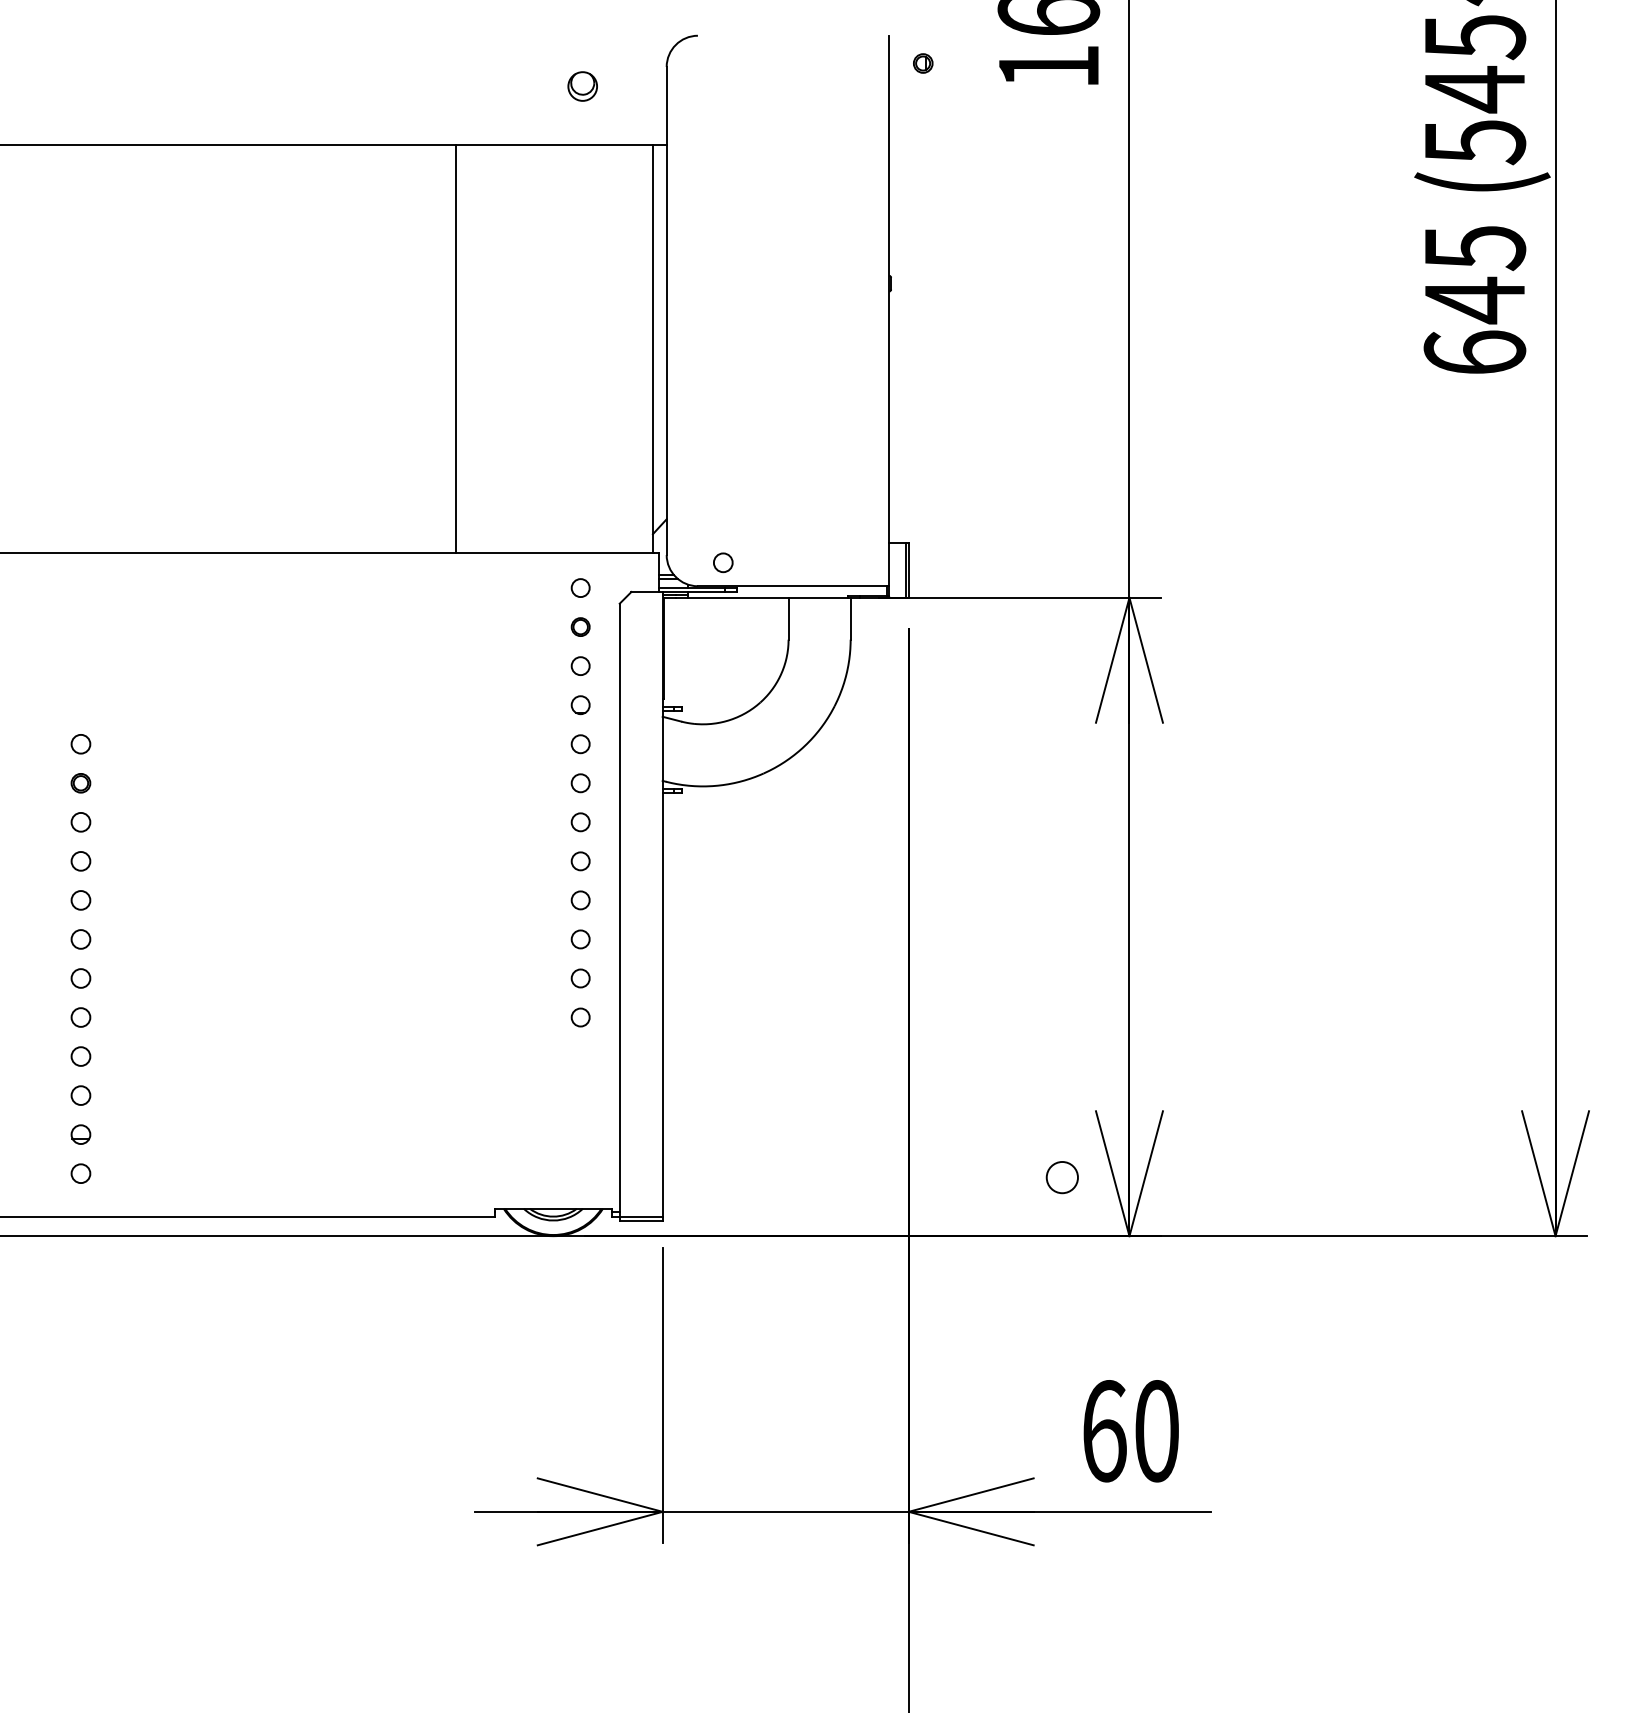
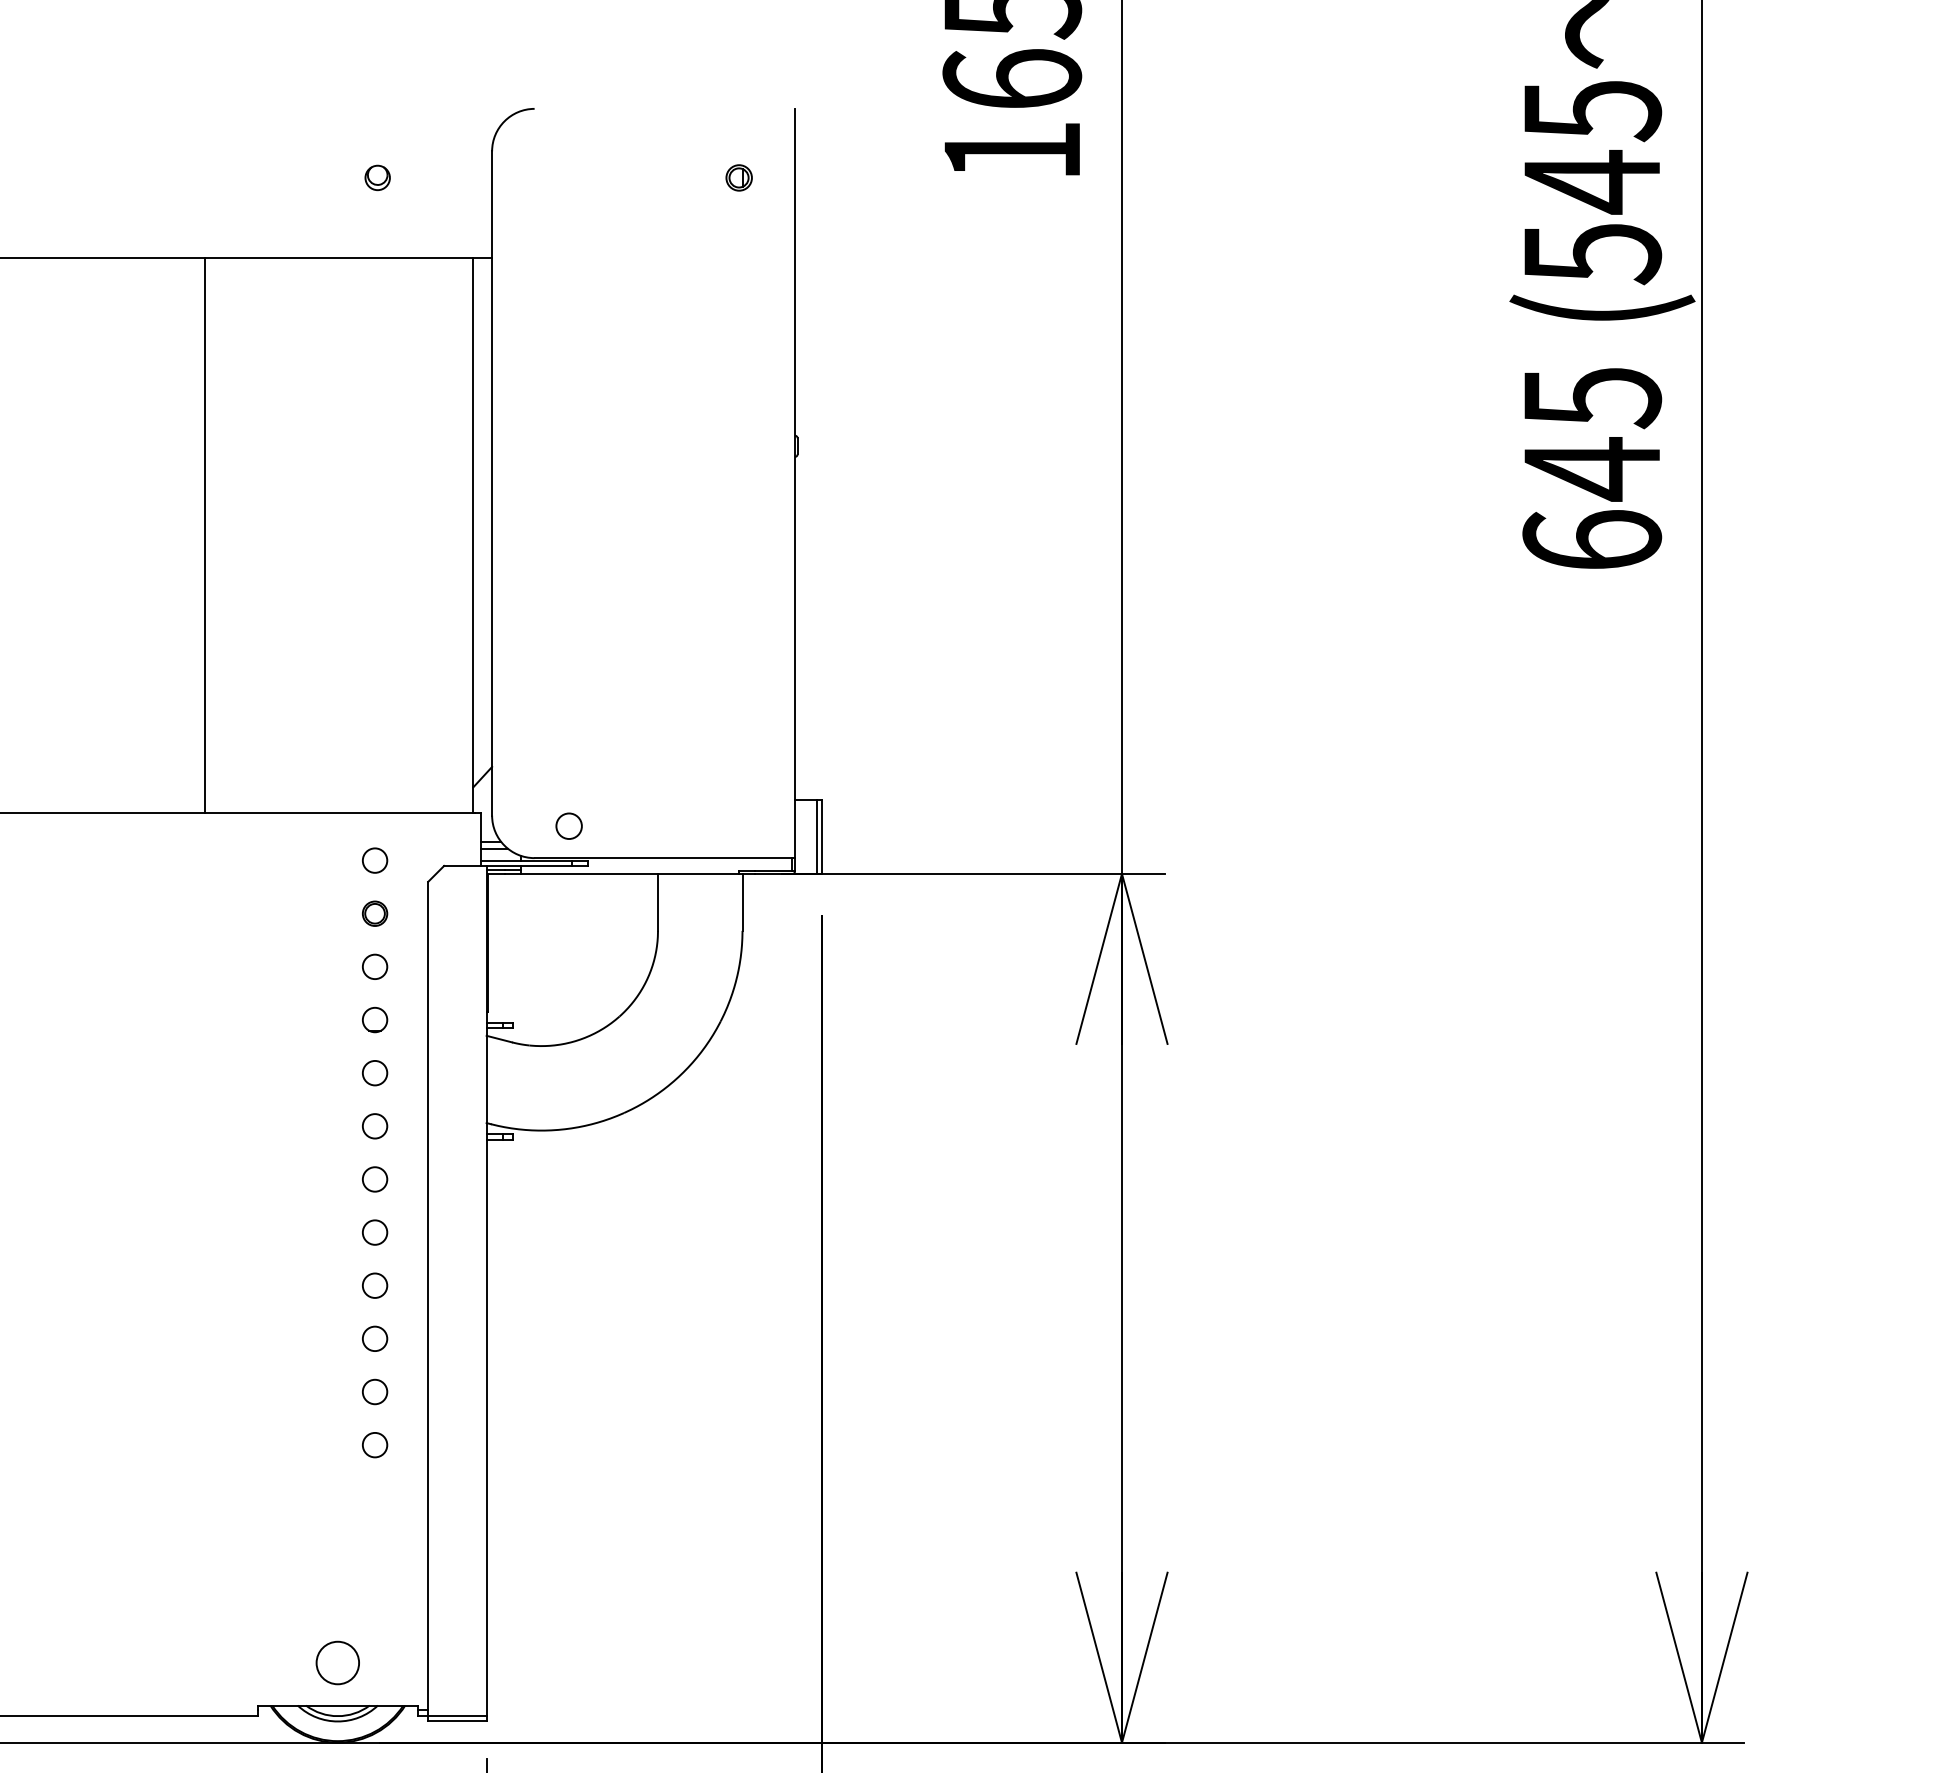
part: (923, 63) -> (739, 177), moved
part: (582, 86) -> (377, 177), size x0.62
circle: (1061, 1177) -> (336, 1662), moved

